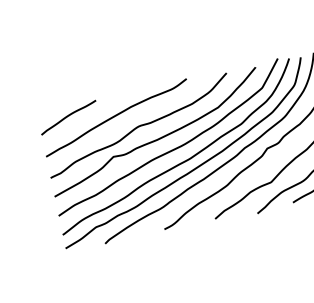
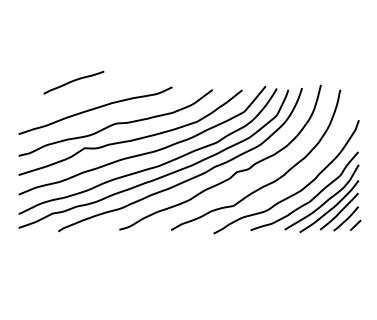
curve: (68, 116) -> (73, 81), moved

